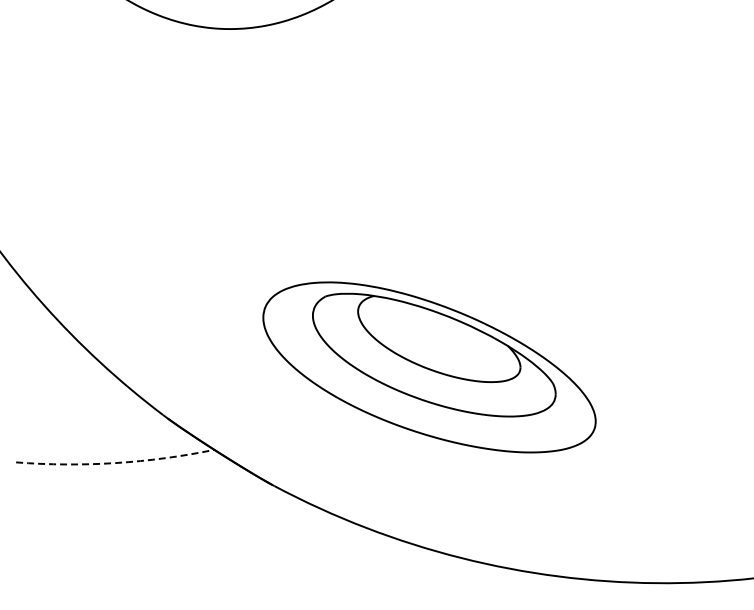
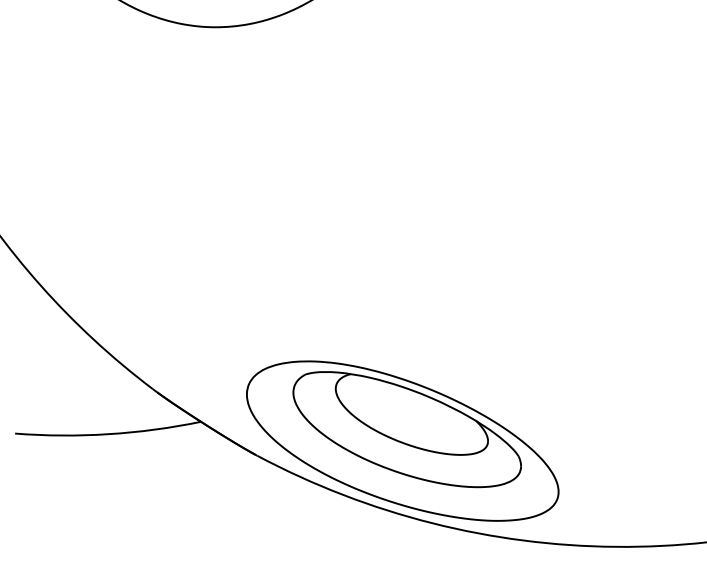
part: (429, 367) -> (402, 441), moved
arc: (115, 463) -> (108, 434), dashed -> solid

